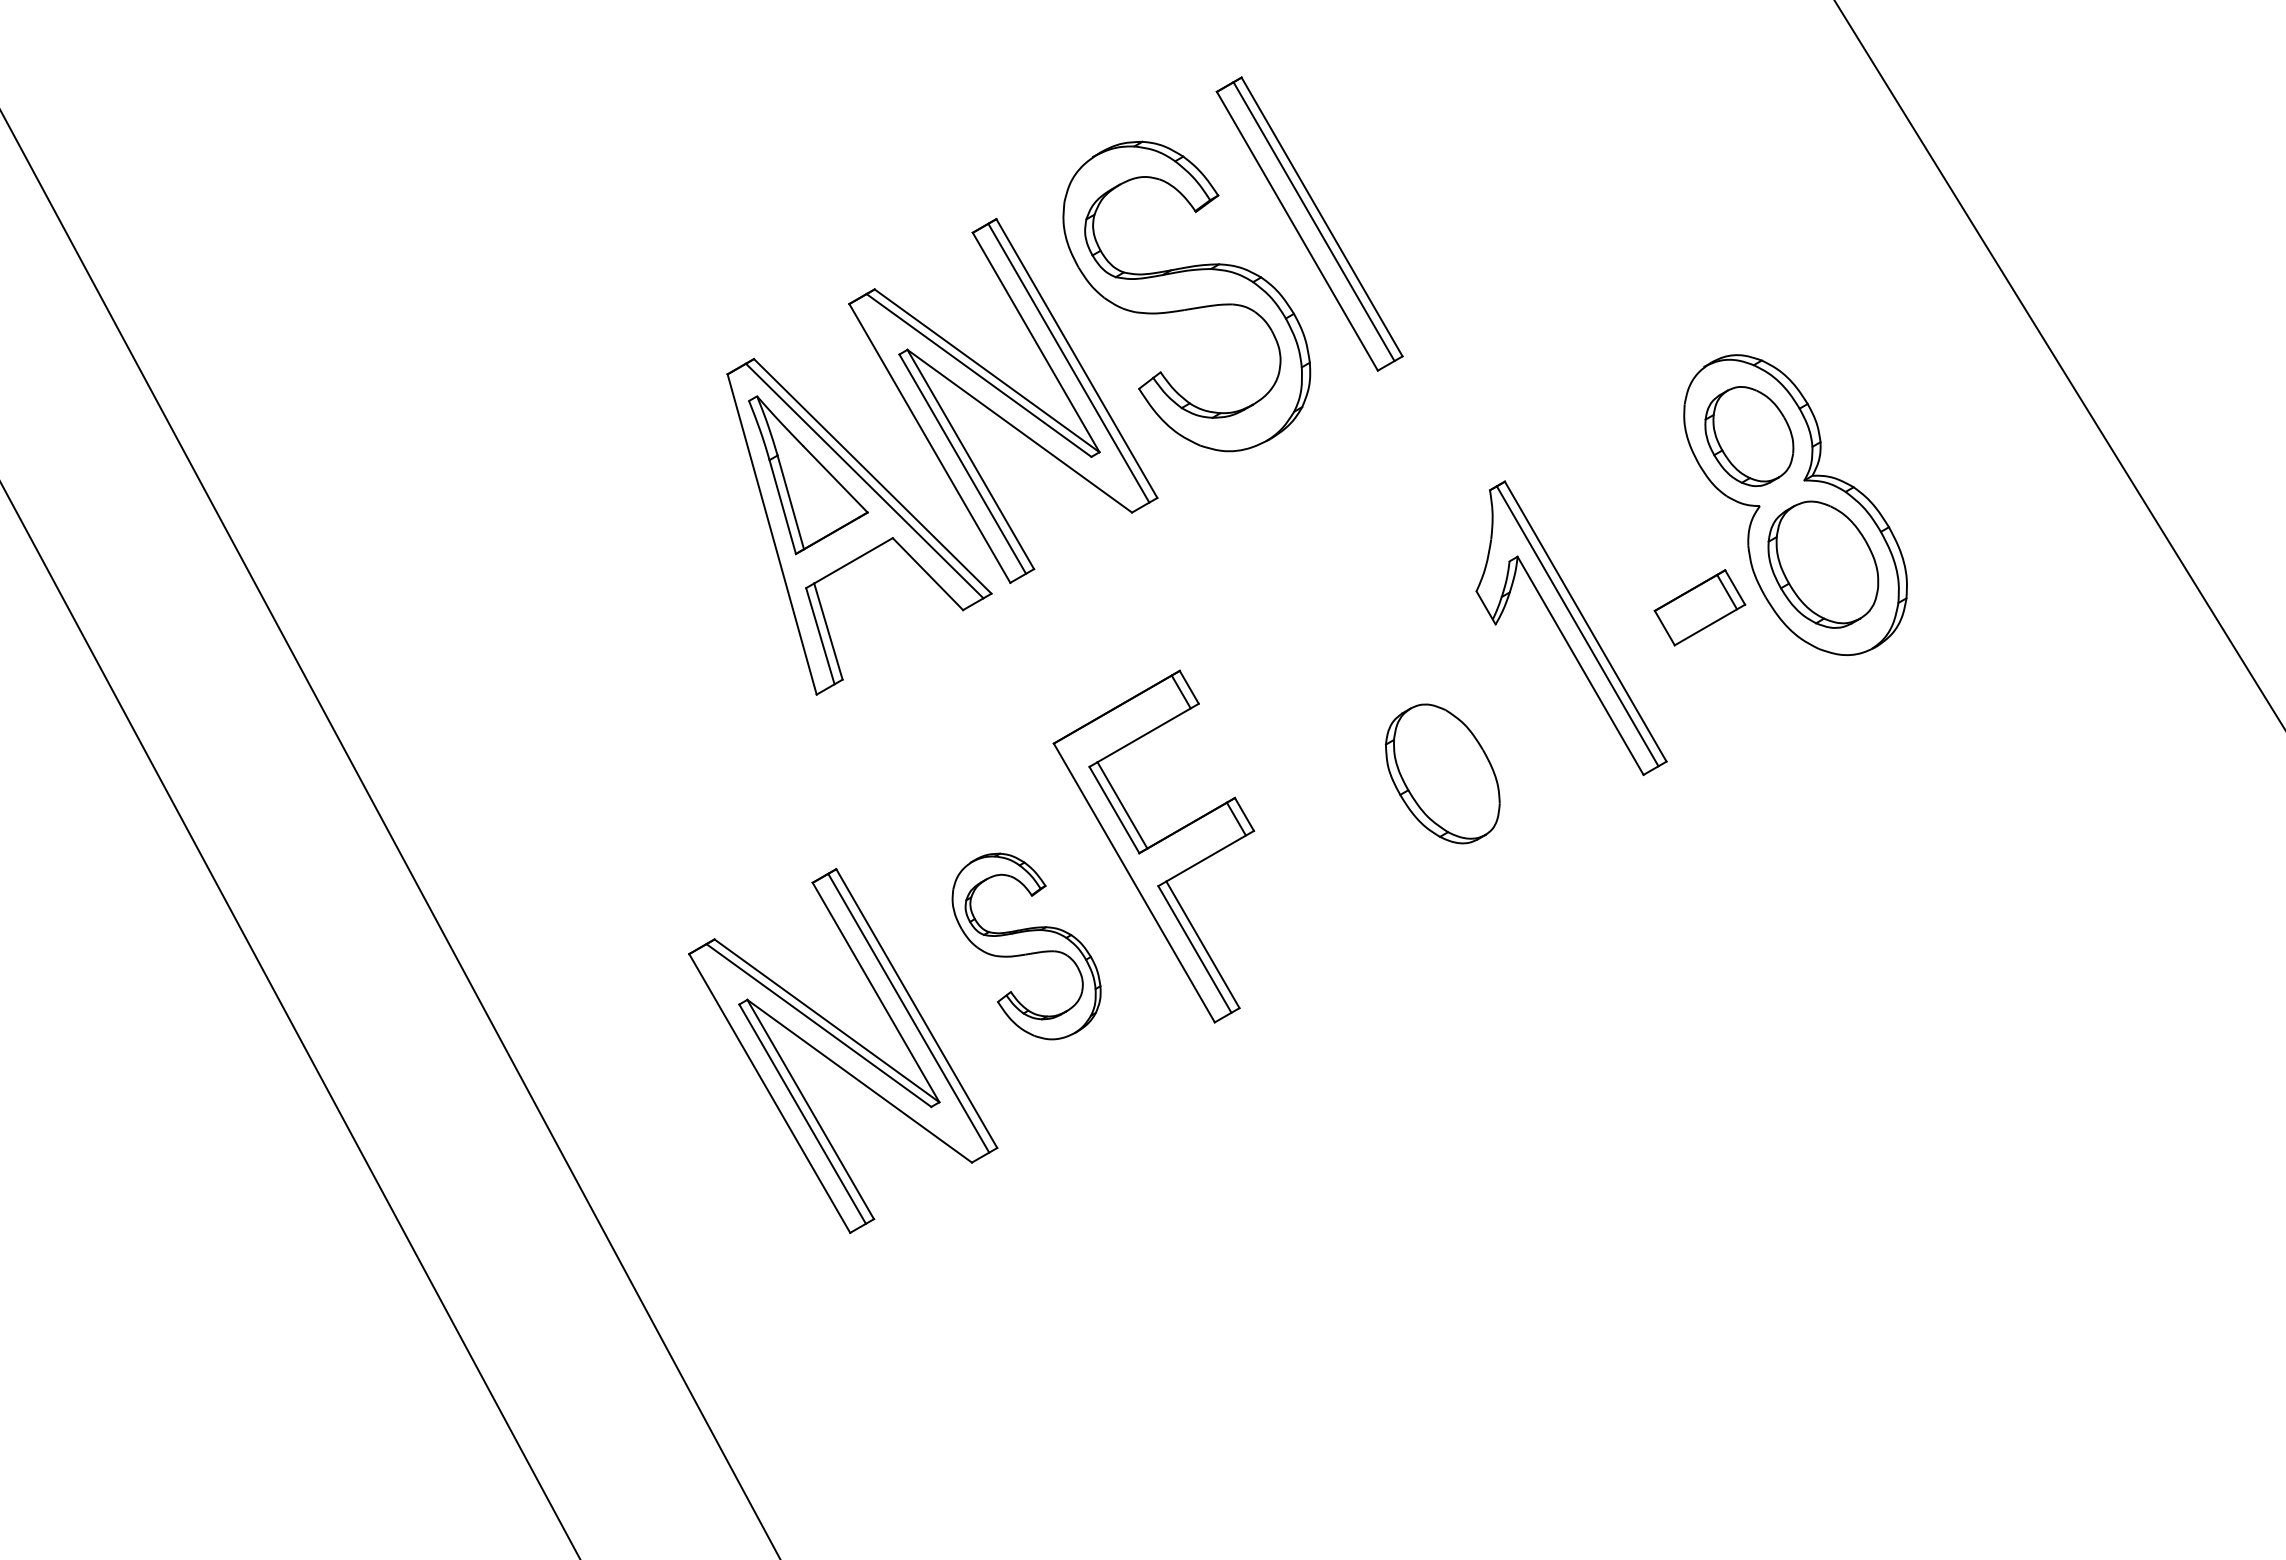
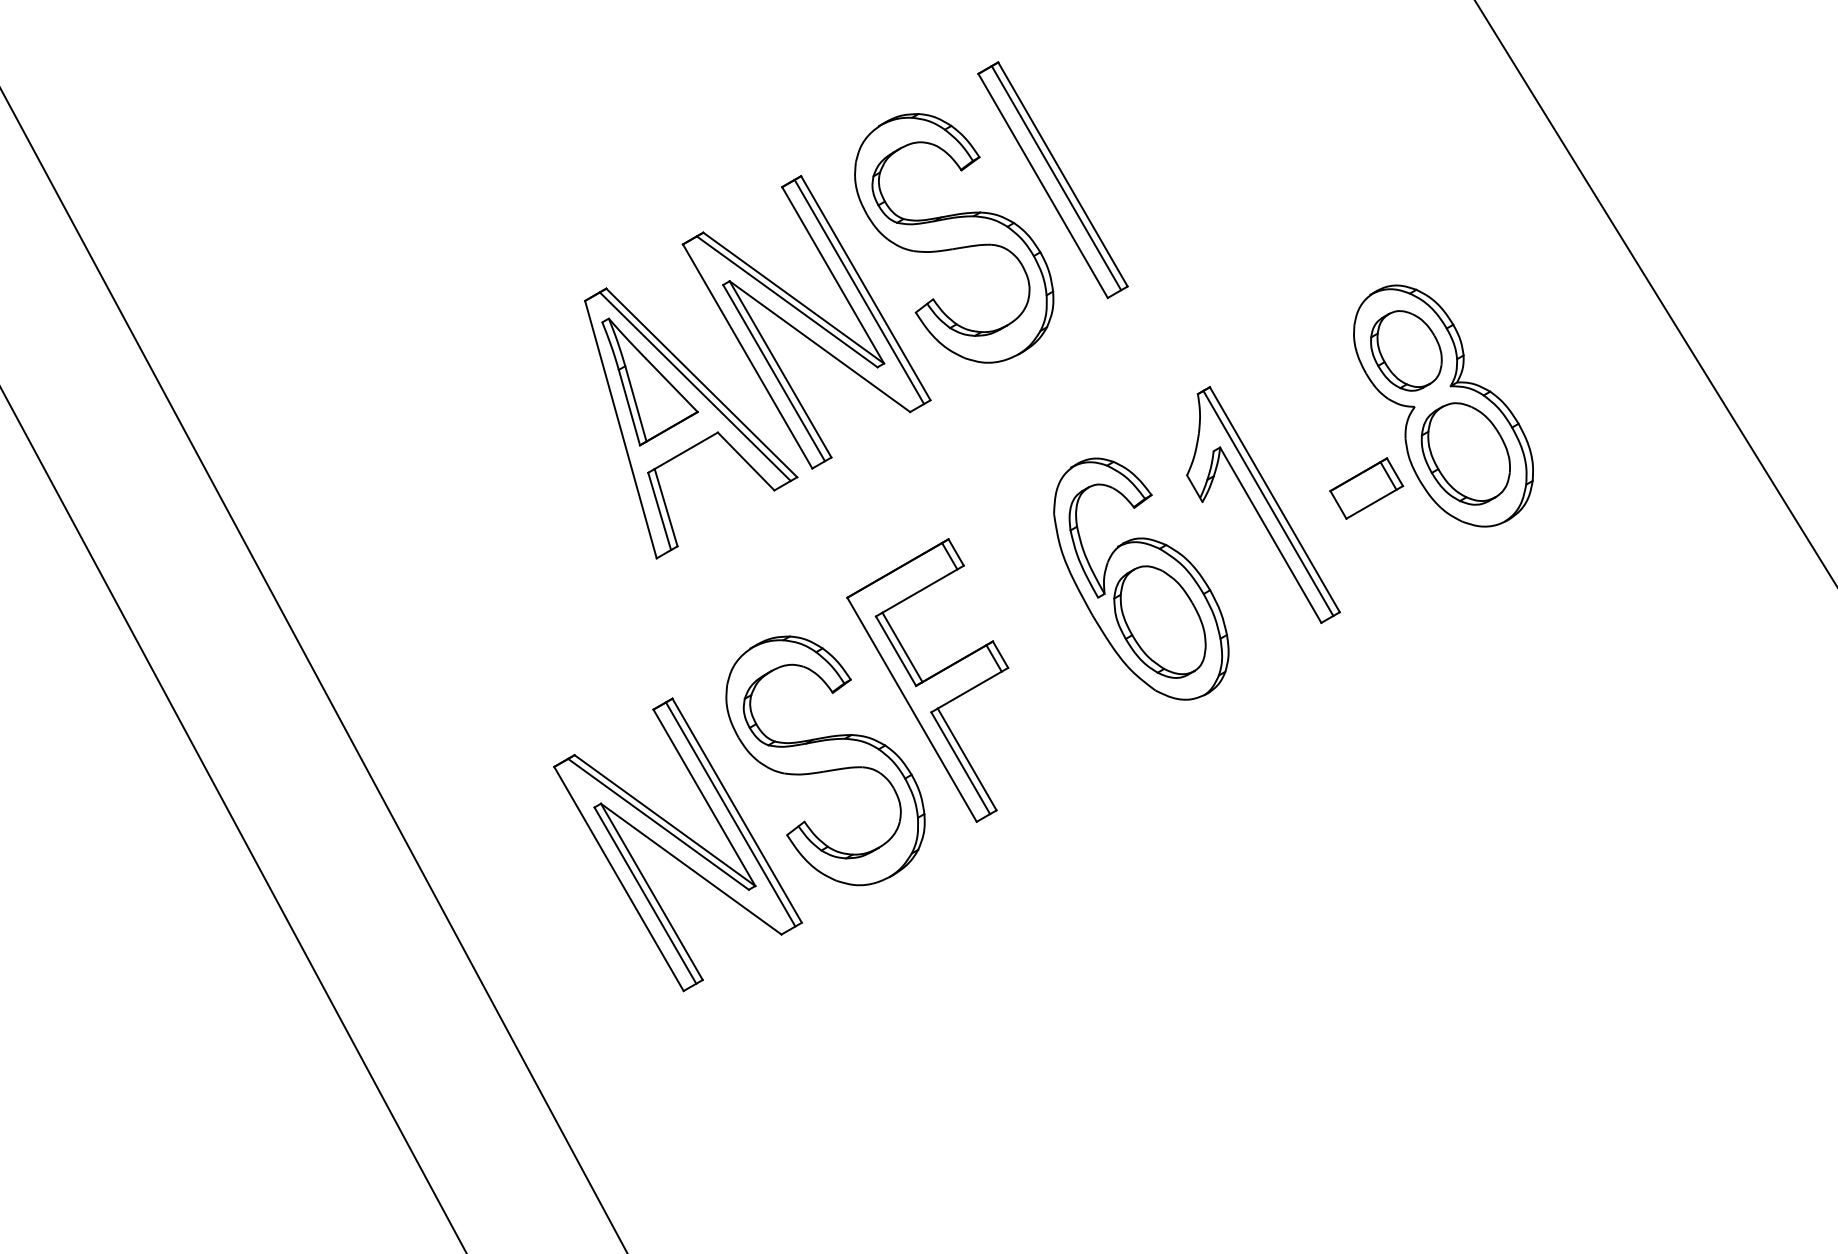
part: (1419, 720) -> (1141, 579), added
part: (1026, 946) -> (825, 760), size x1.67

